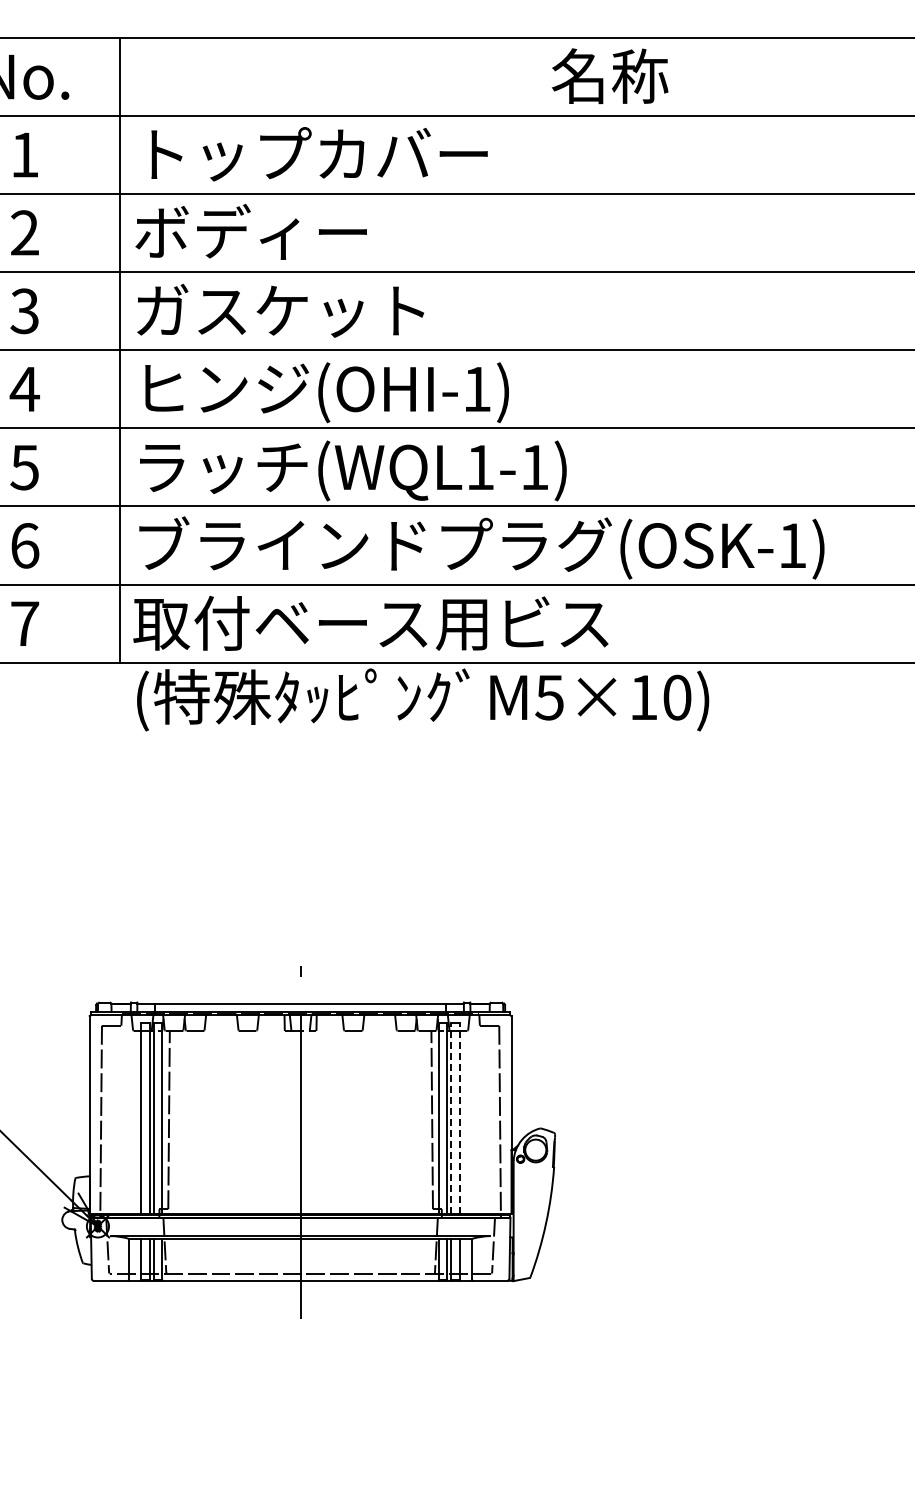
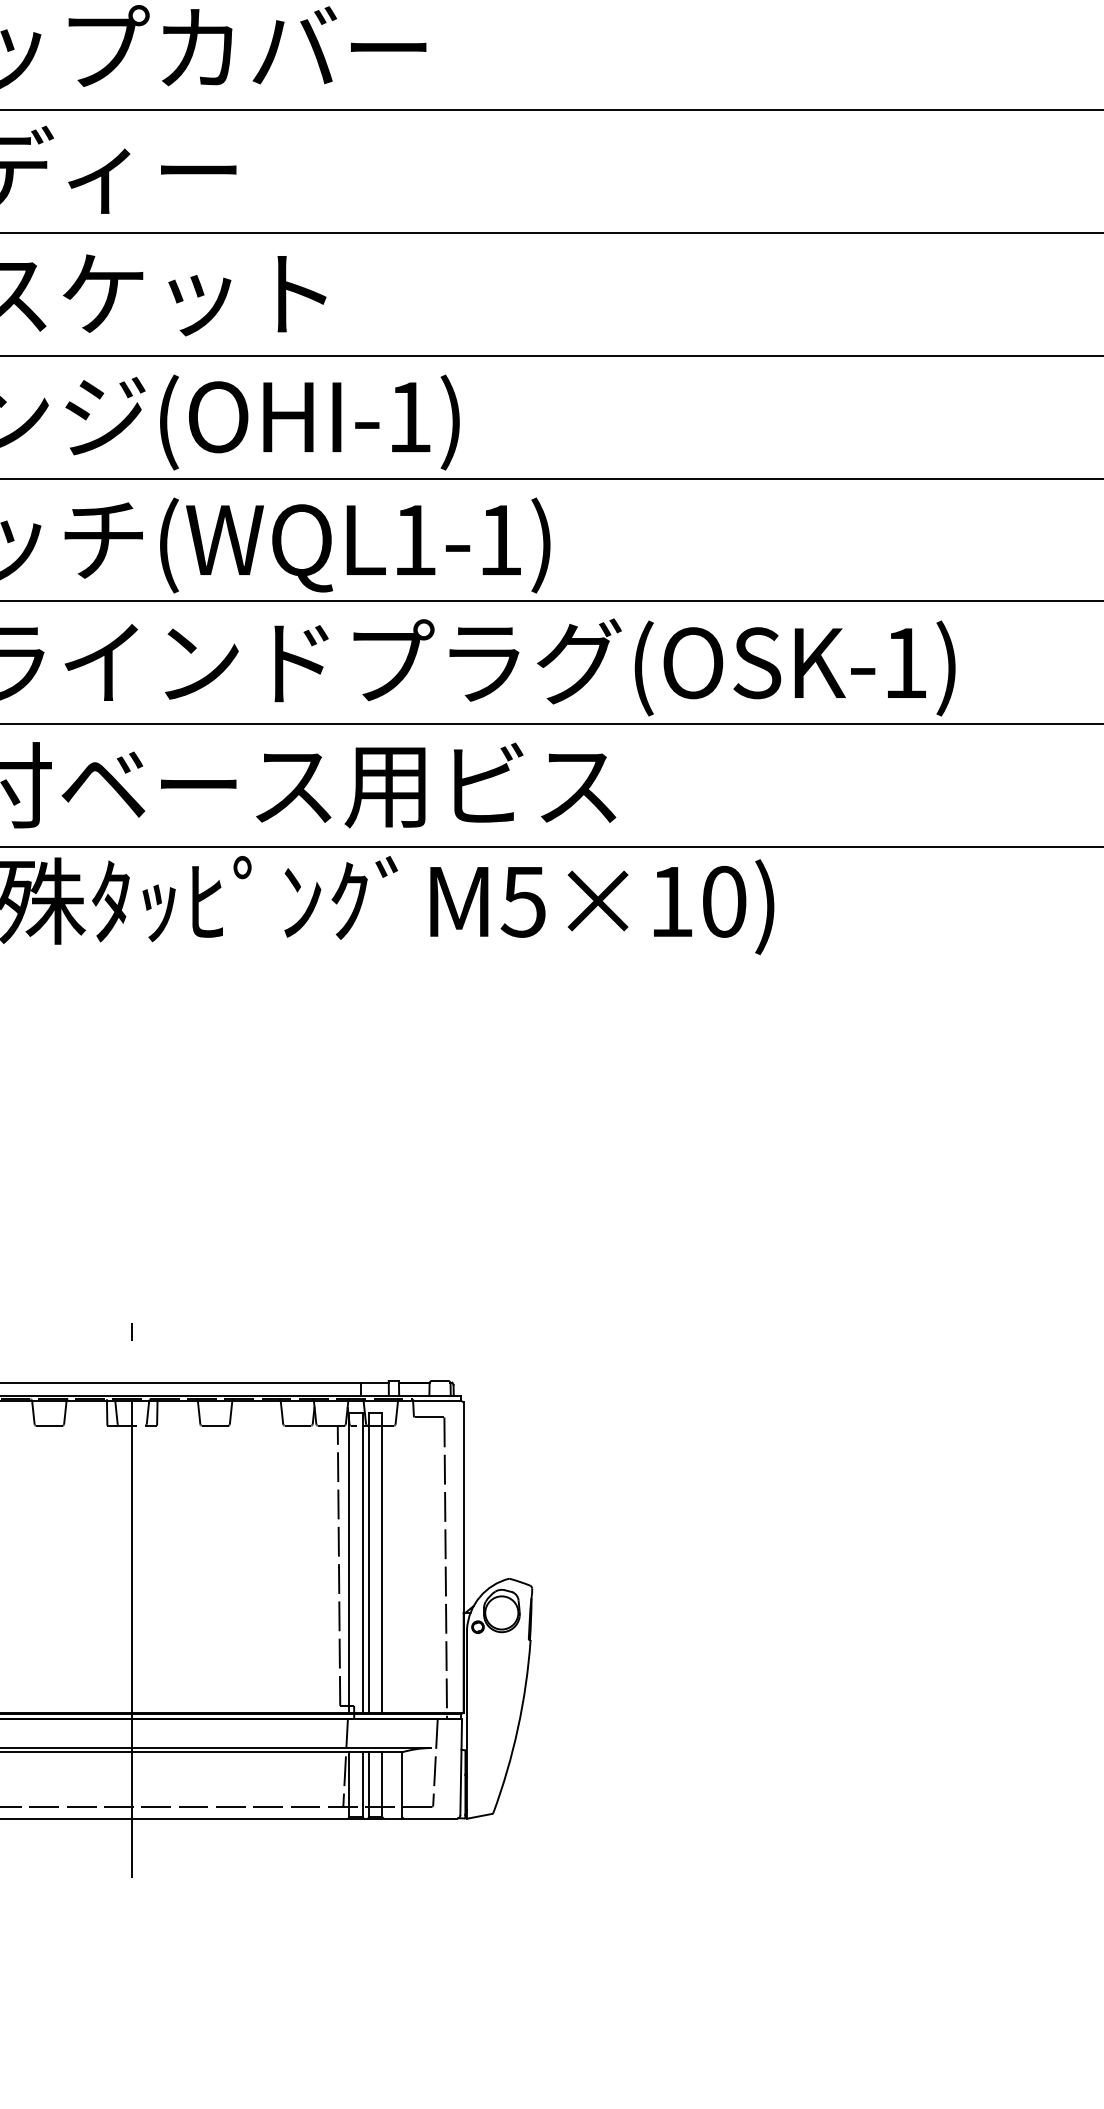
line: (451, 1117) -> (369, 1561), dashed -> solid
line: (459, 1117) -> (381, 1561), dashed -> solid

